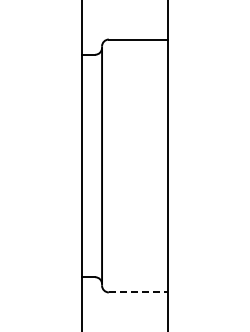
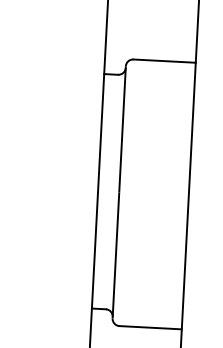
line: (138, 292) -> (150, 327), dashed -> solid

